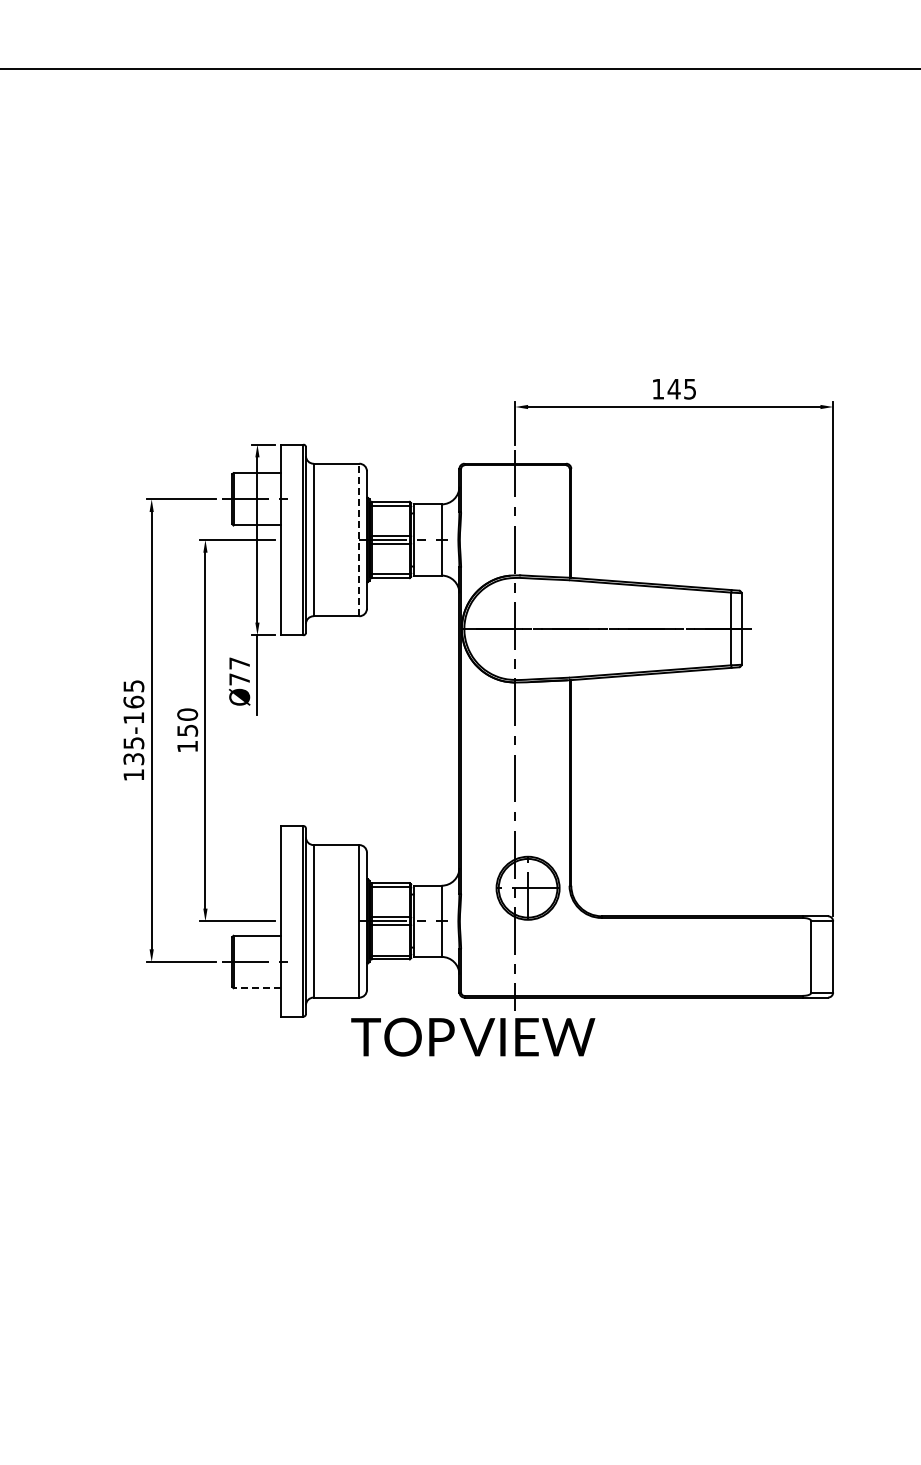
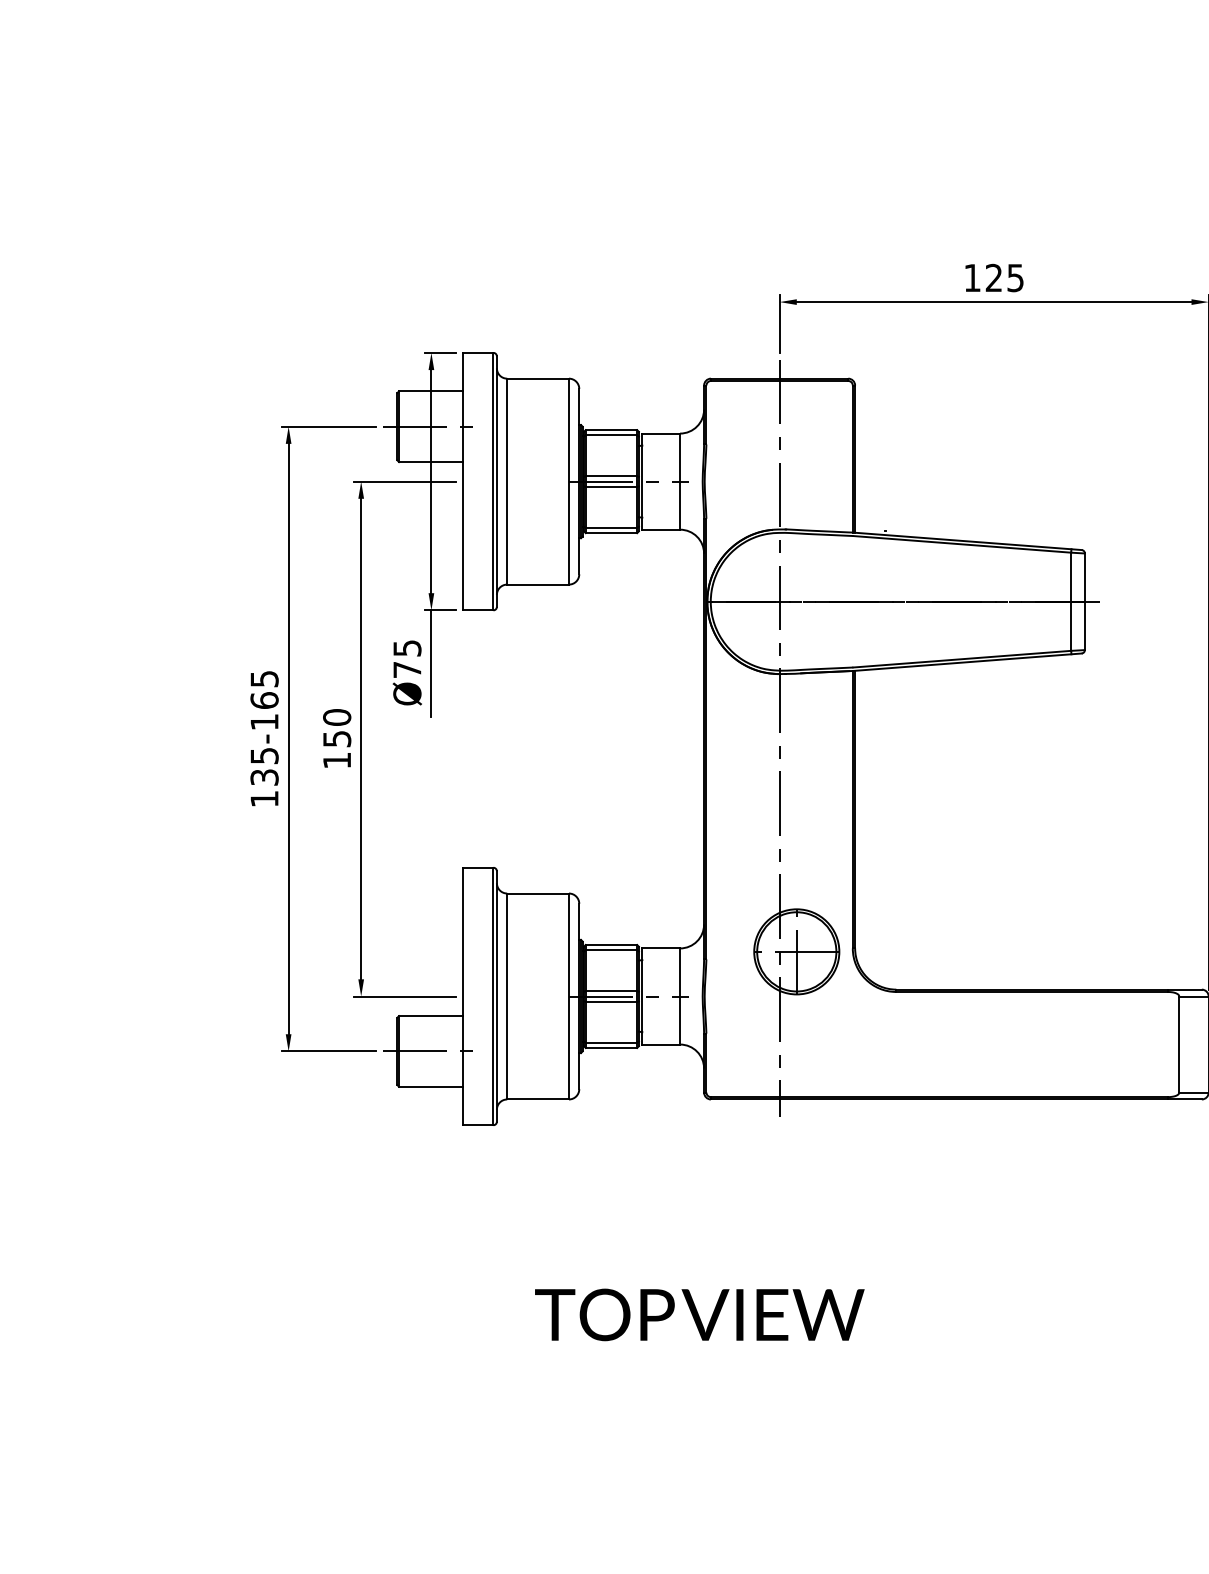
text: (673, 388) -> (993, 277), 145 -> 125
line: (359, 539) -> (569, 480), dashed -> solid
text: (239, 663) -> (407, 648), Ø77 -> Ø75
line: (257, 988) -> (431, 1087), dashed -> solid
text: (473, 1036) -> (700, 1313), moved

